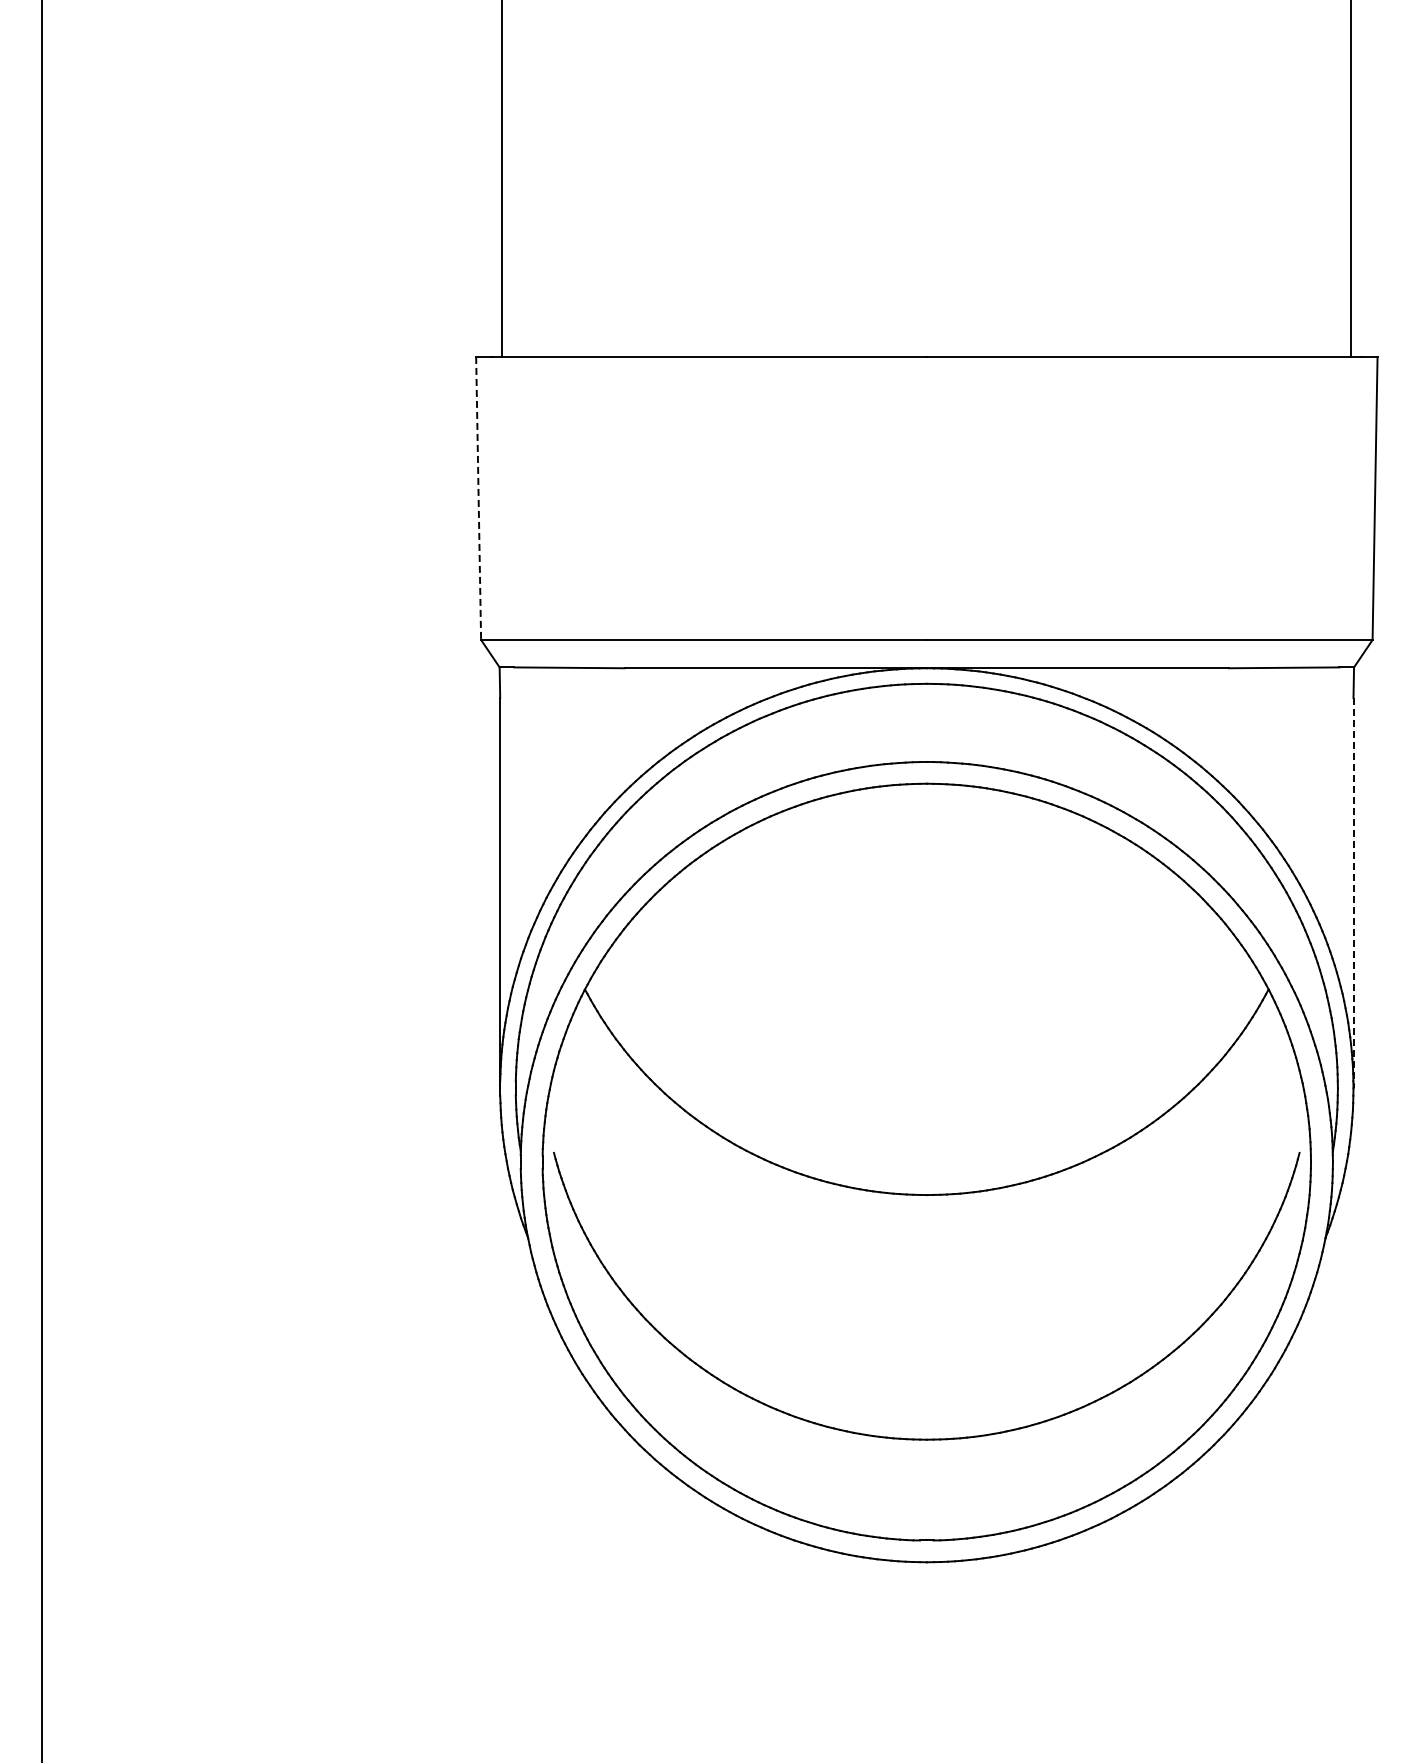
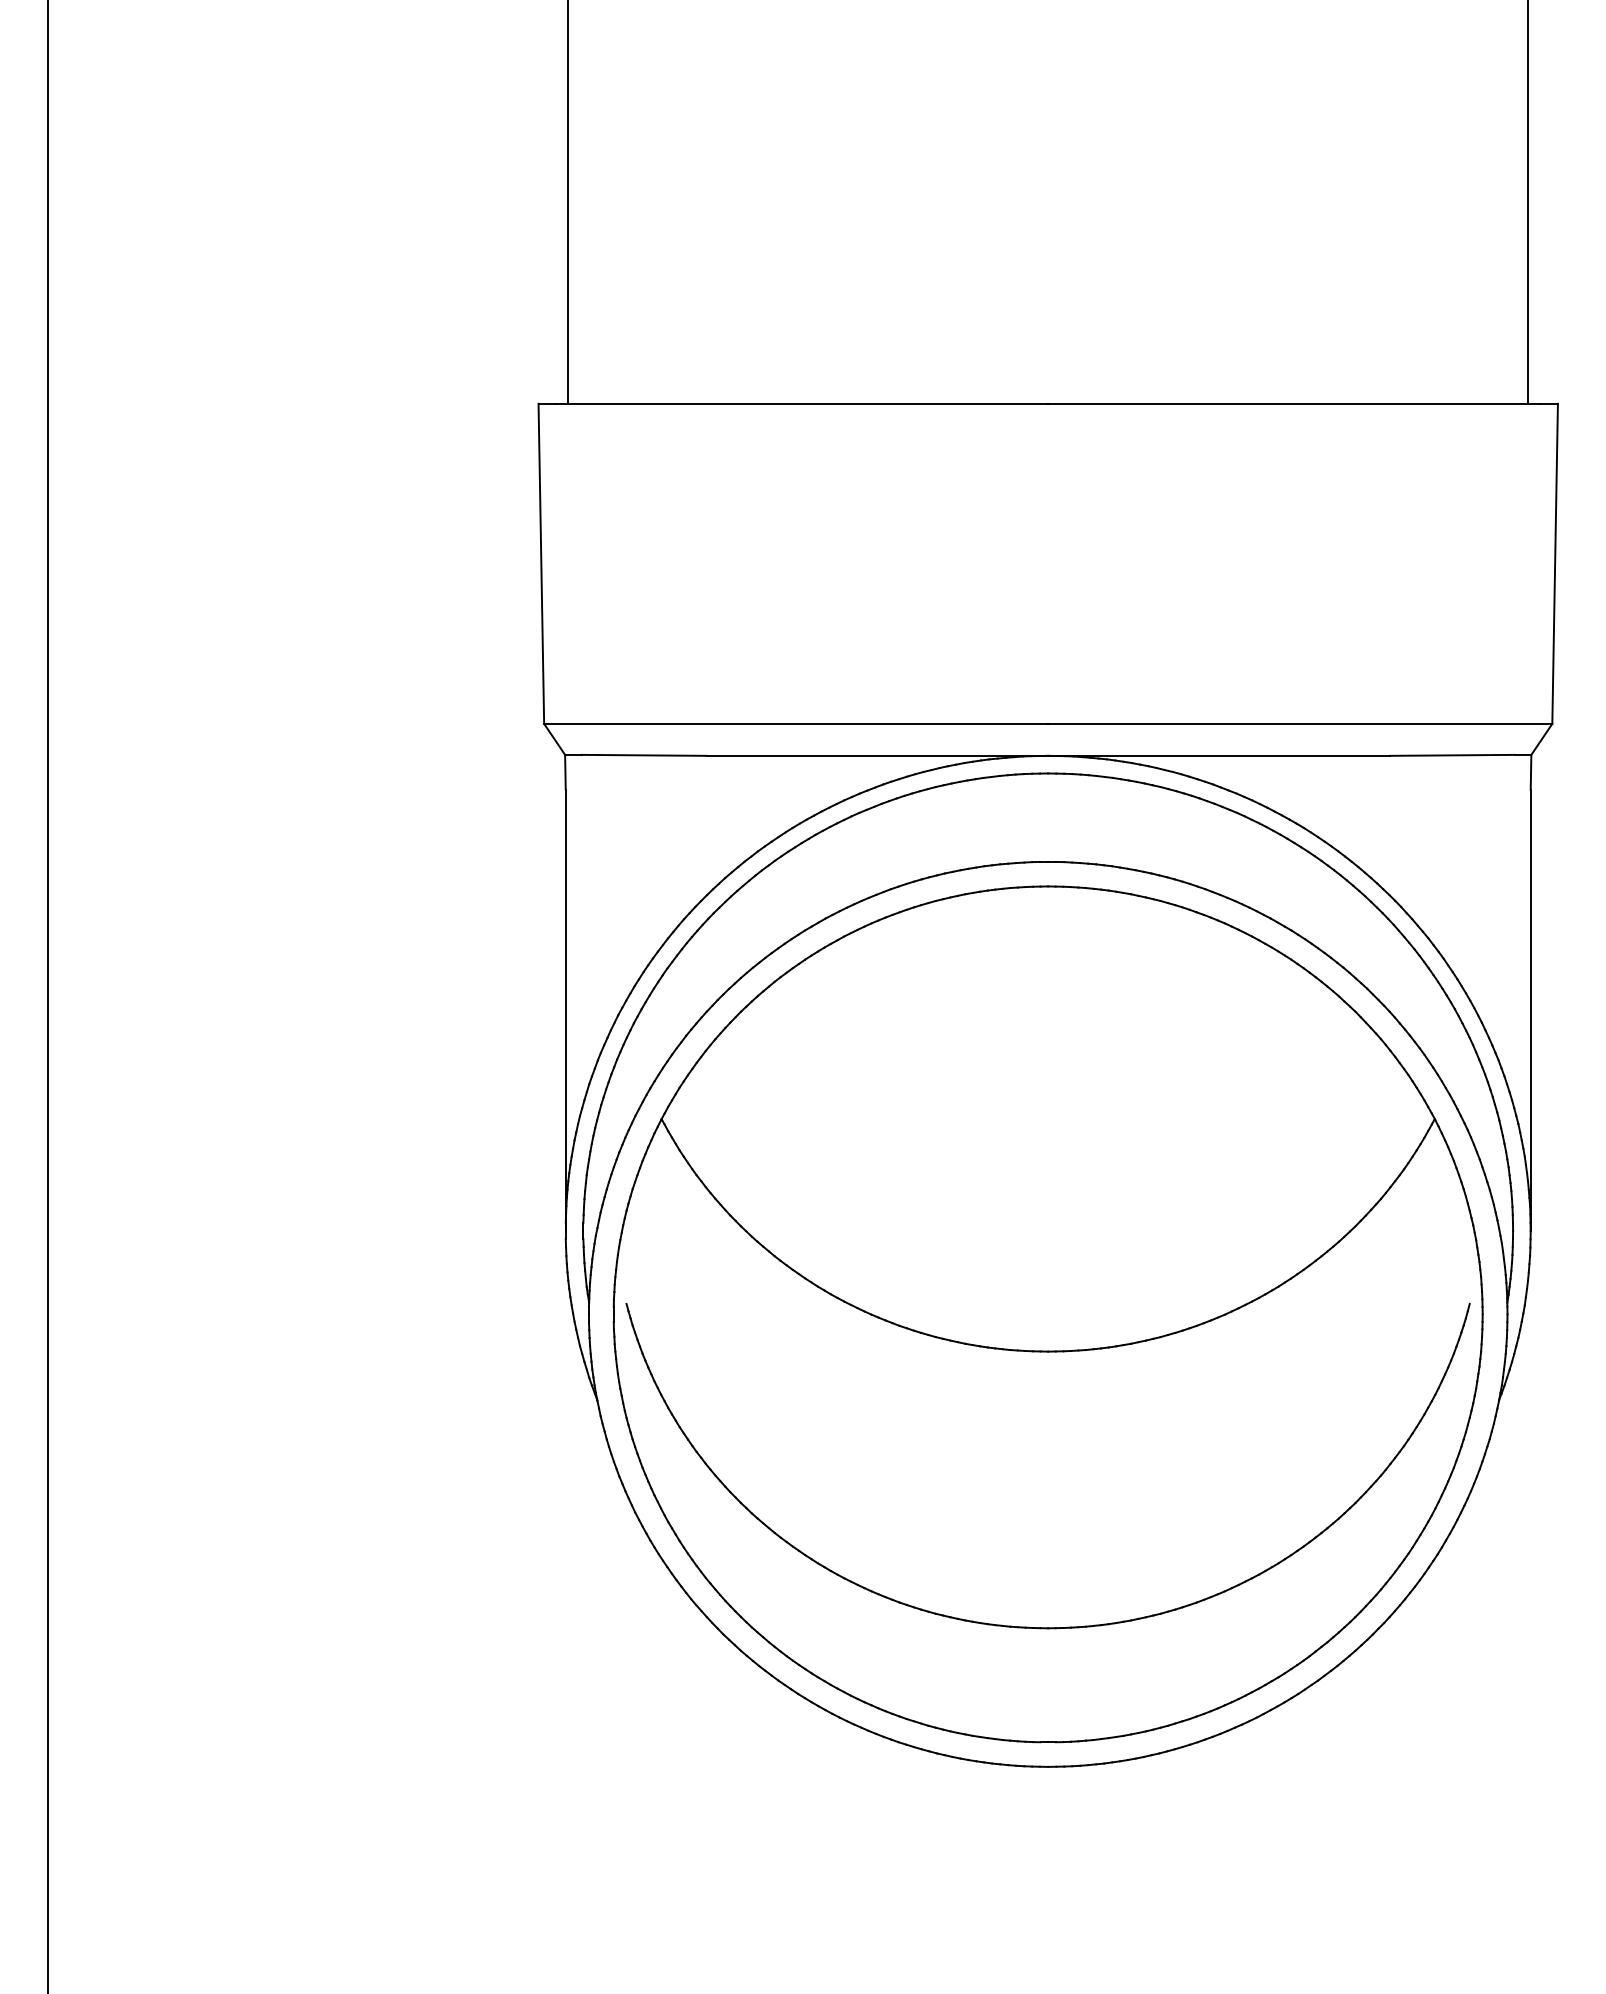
line: (478, 498) -> (541, 563), dashed -> solid
line: (1353, 893) -> (1530, 1010), dashed -> solid

